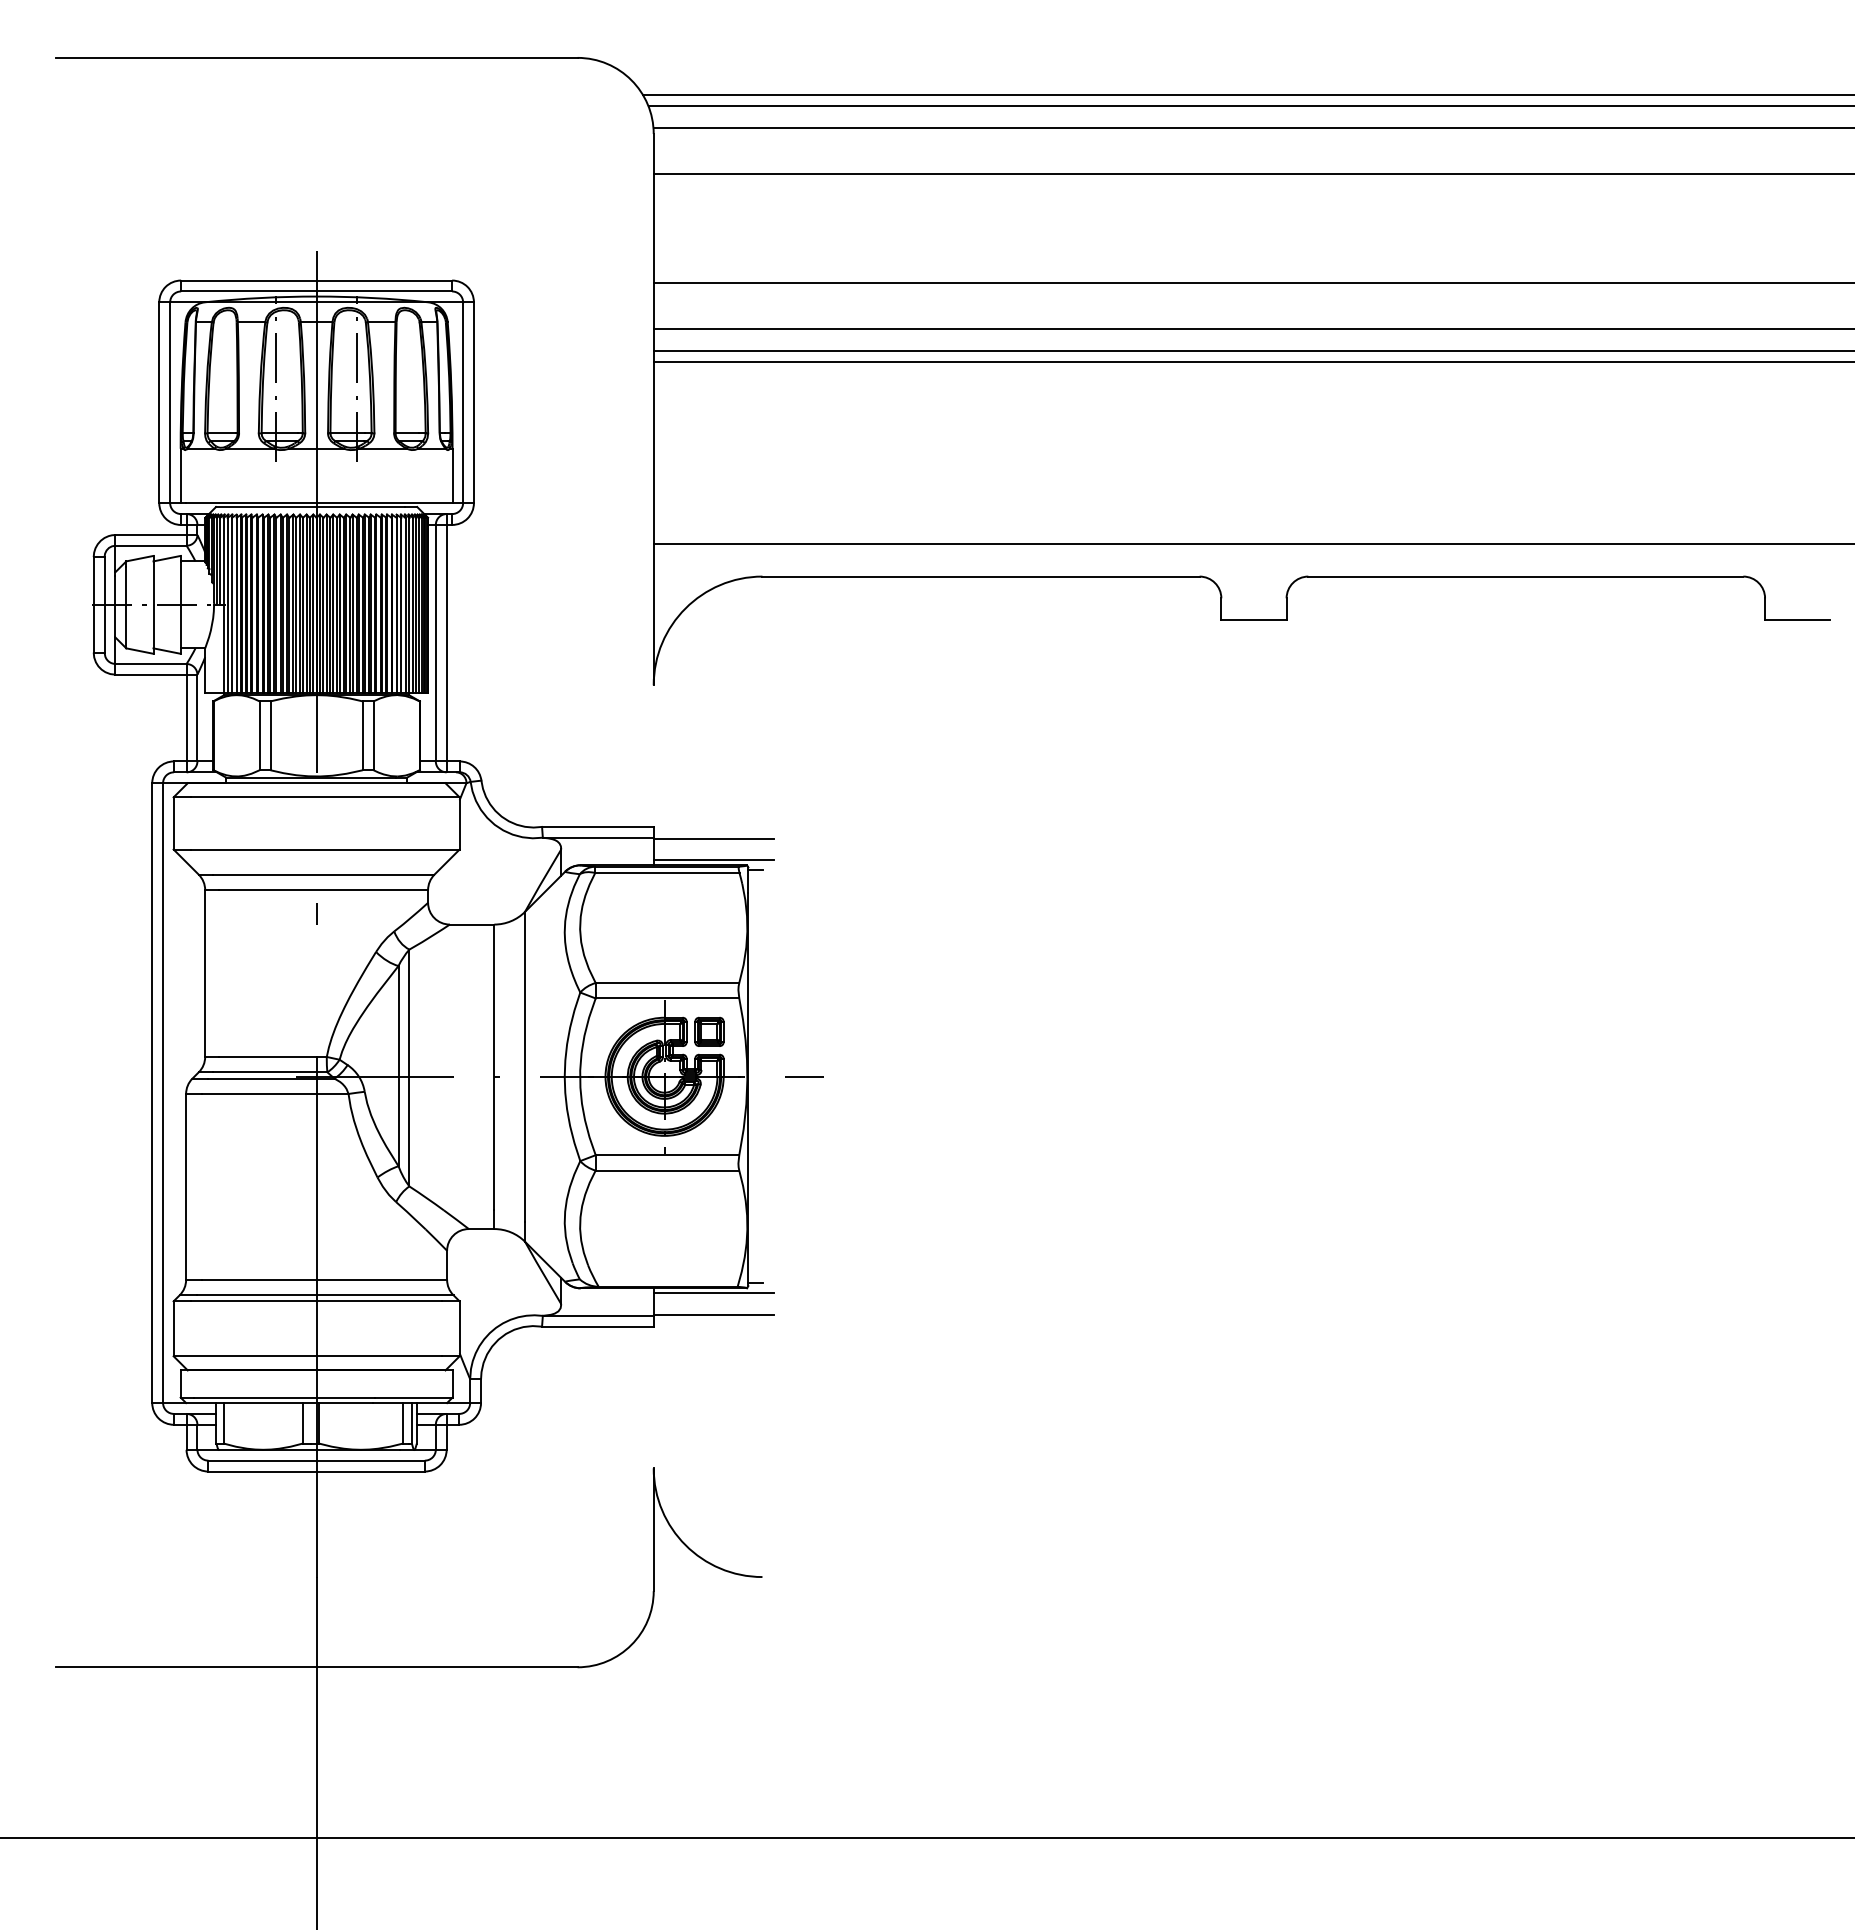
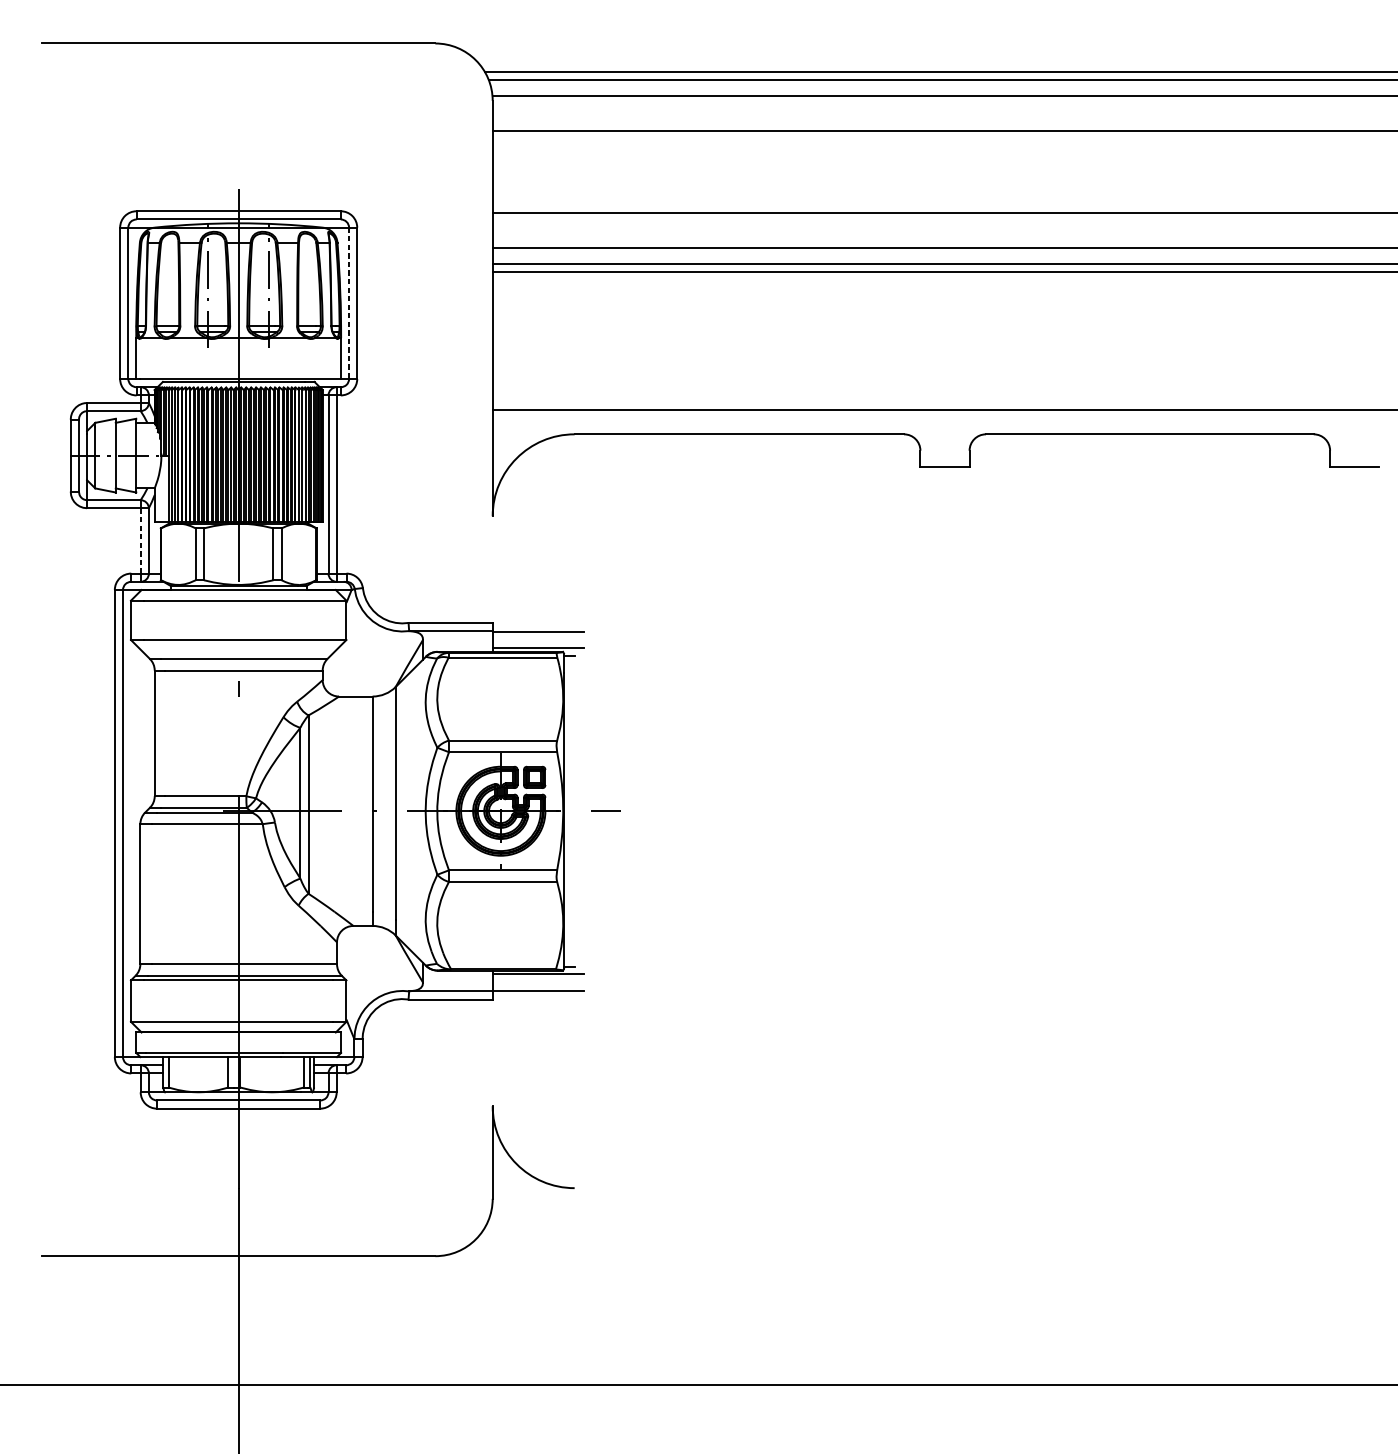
line: (463, 403) -> (349, 303), solid -> dashed
line: (186, 717) -> (140, 540), solid -> dashed

